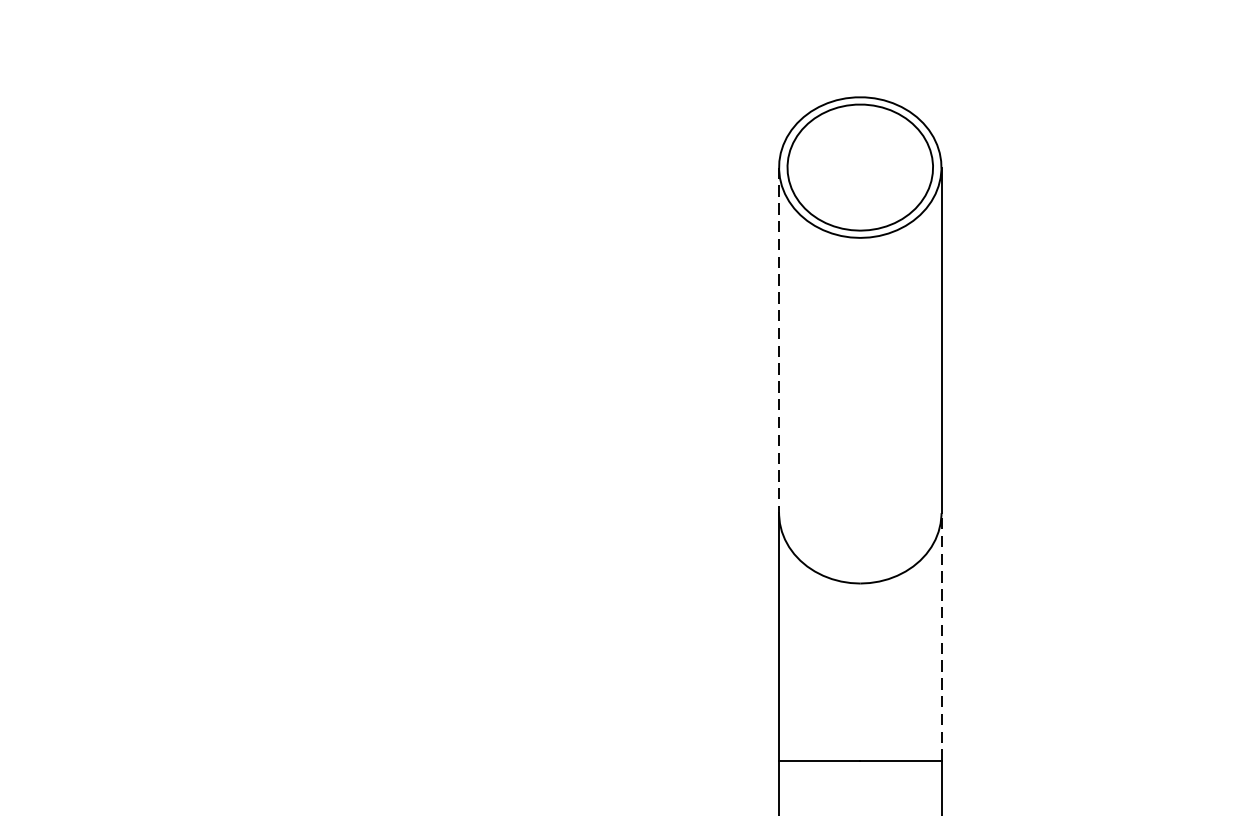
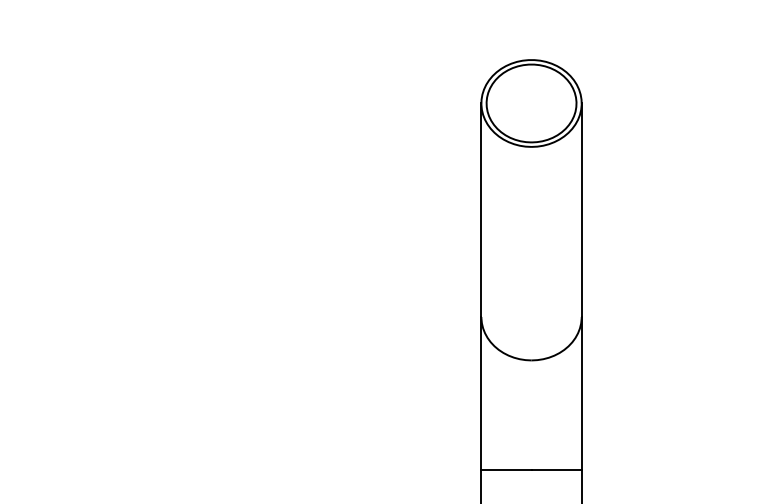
line: (779, 340) -> (481, 210), dashed -> solid
line: (941, 635) -> (581, 392), dashed -> solid

